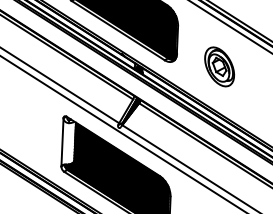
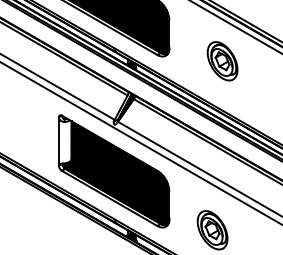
part: (219, 67) -> (222, 61), moved

